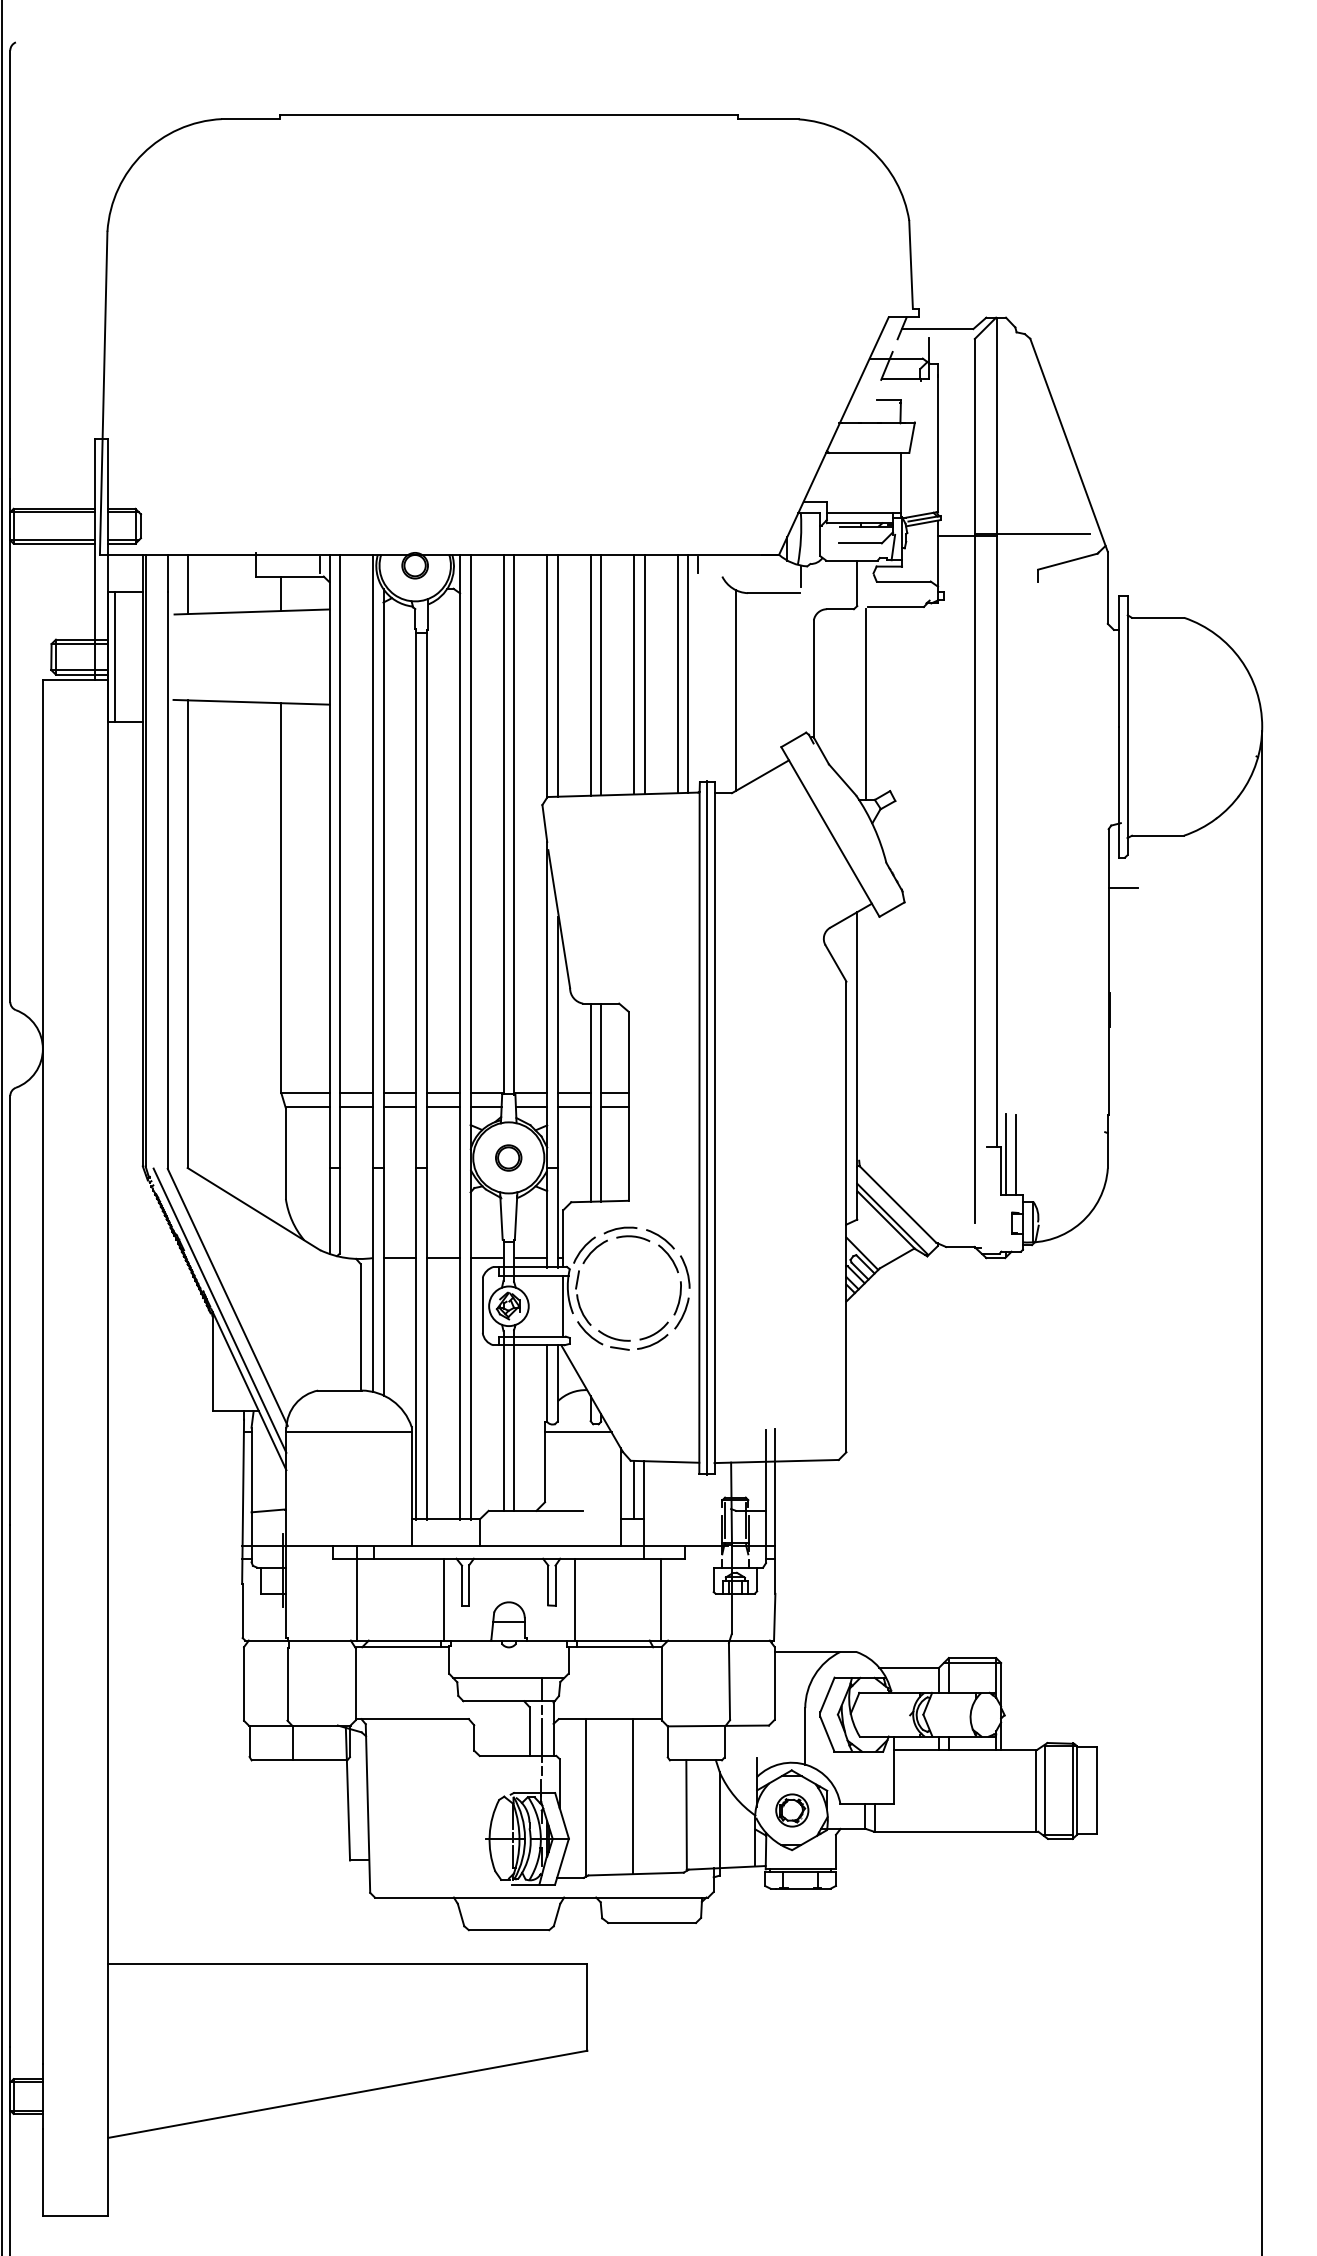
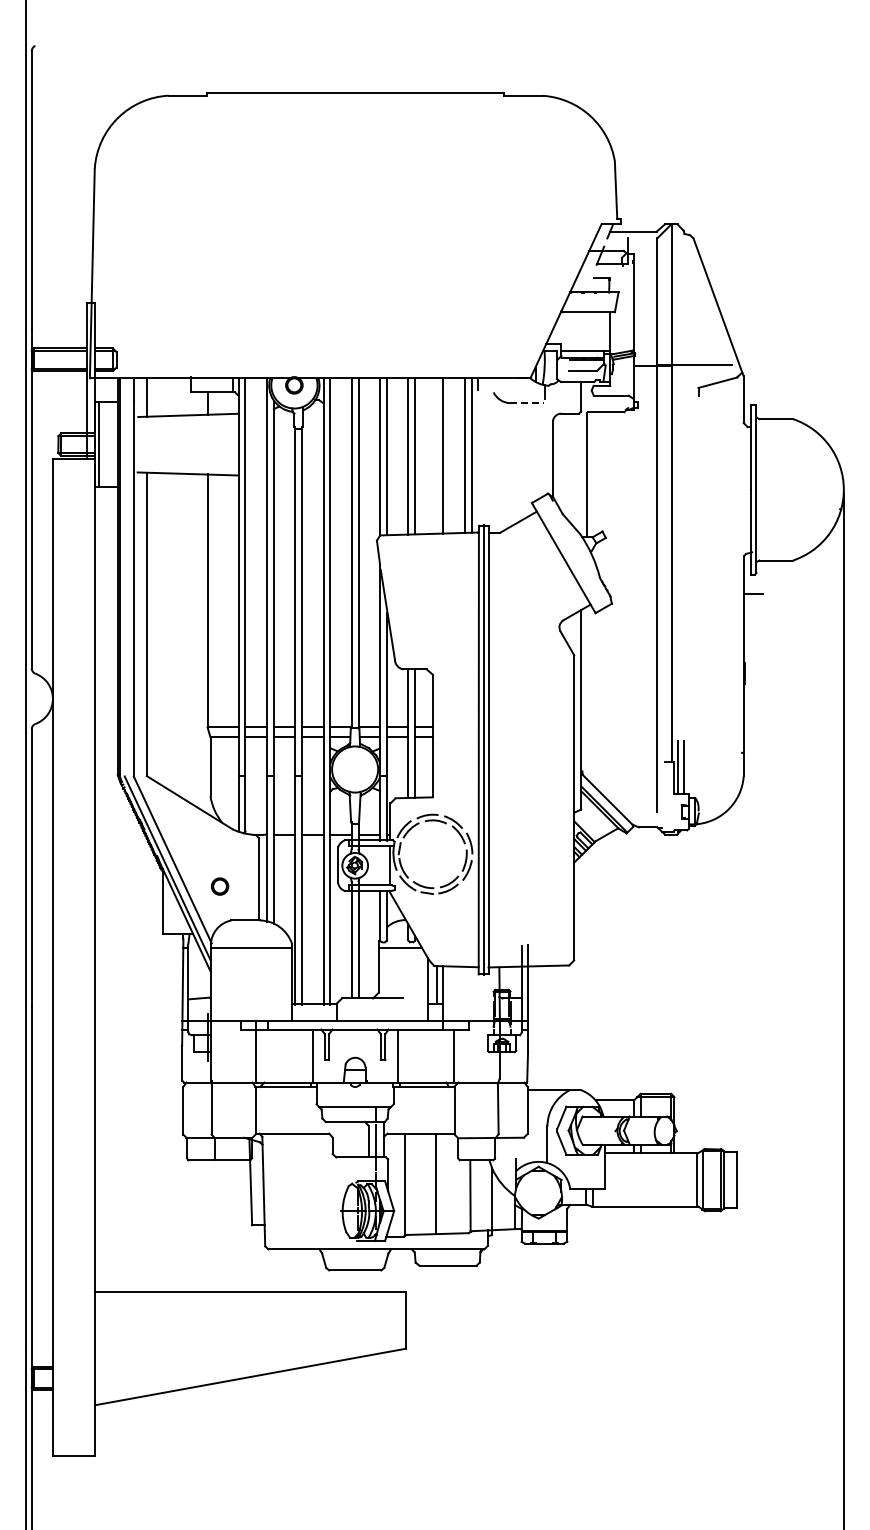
line: (774, 593) -> (527, 403), solid -> dashed
line: (634, 673) -> (436, 455), removed
line: (735, 690) -> (502, 466), removed
part: (507, 1157) -> (219, 886), moved
part: (791, 1809) -> (538, 1192), removed

